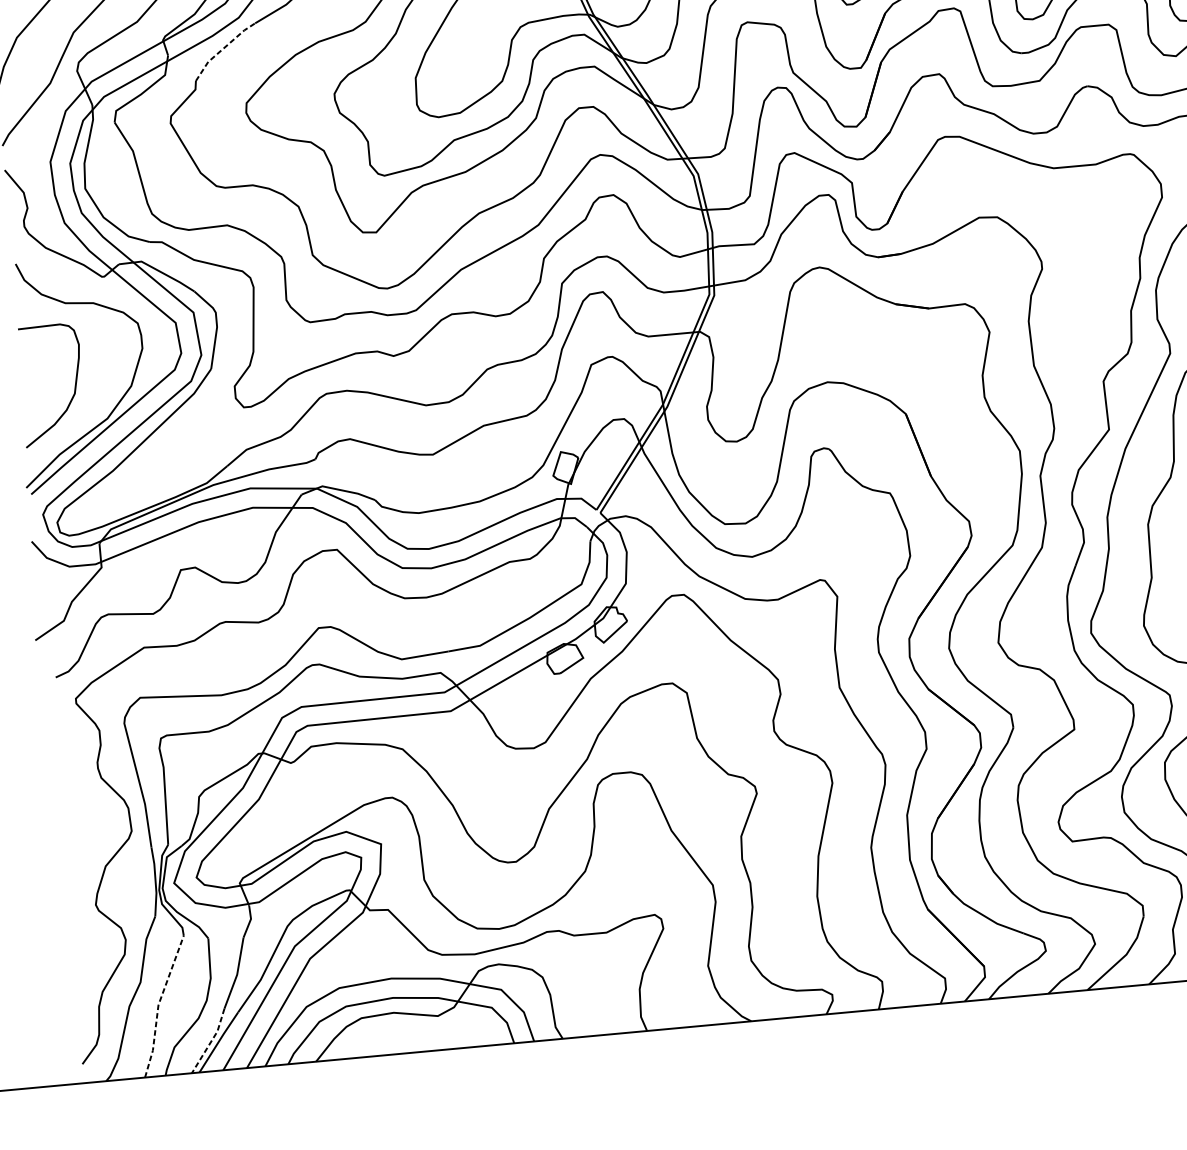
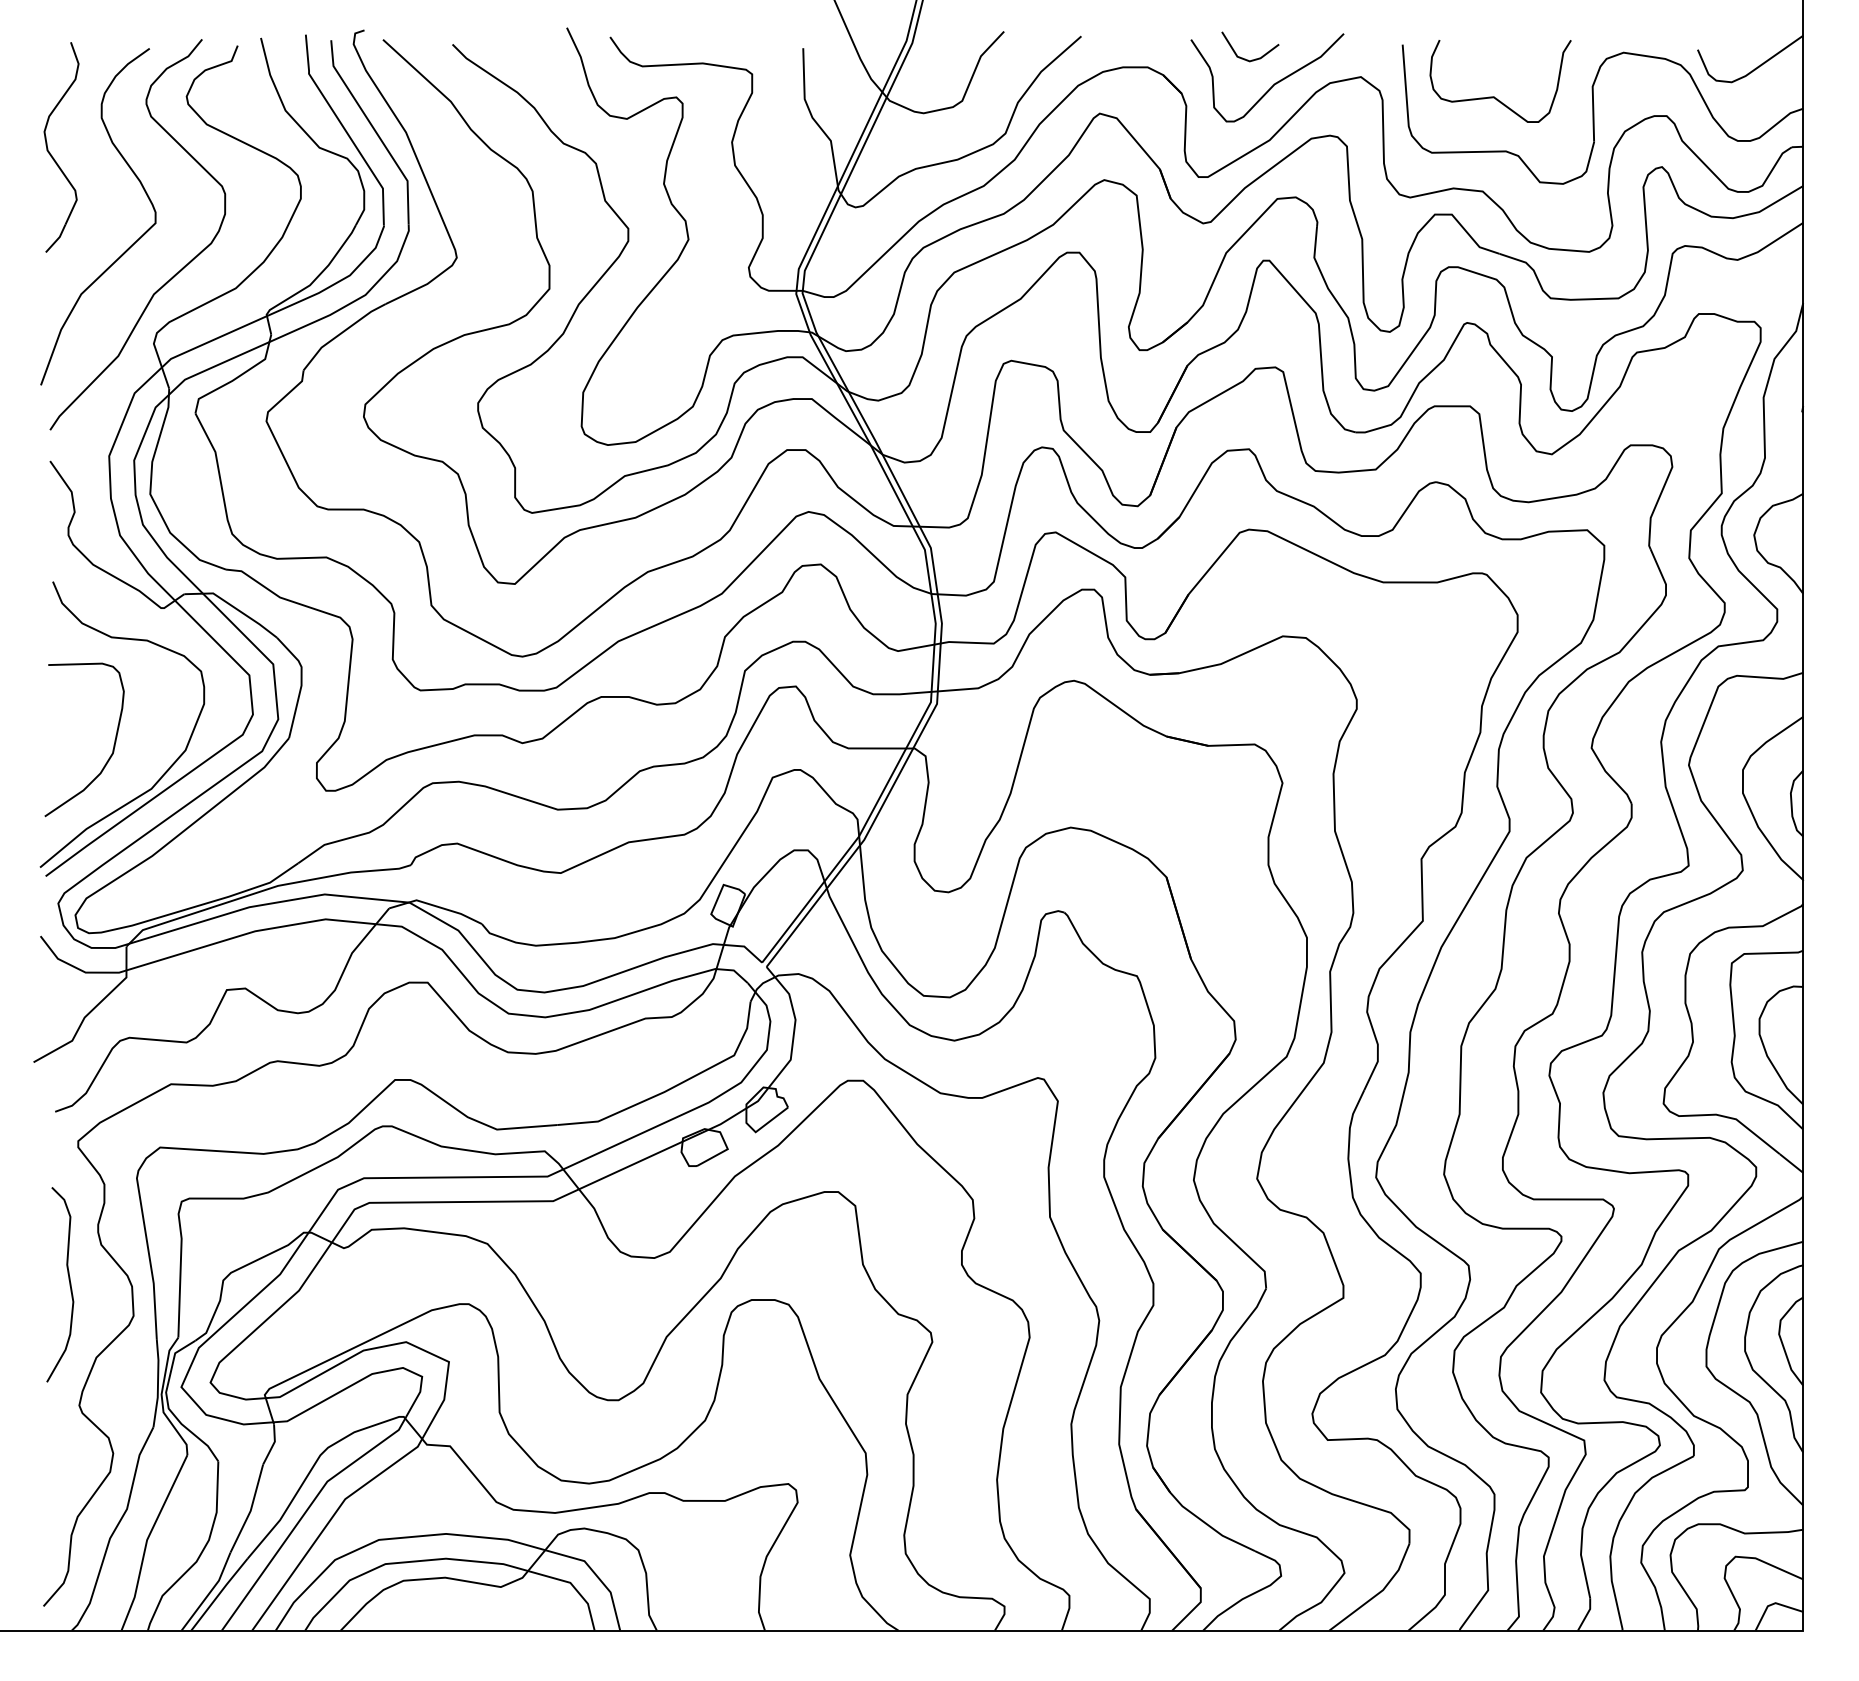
line: (222, 49) -> (341, 333), dashed -> solid
curve: (78, 808) -> (68, 1280), added
line: (158, 1005) -> (147, 1540), dashed -> solid
line: (211, 1042) -> (209, 1593), dashed -> solid

